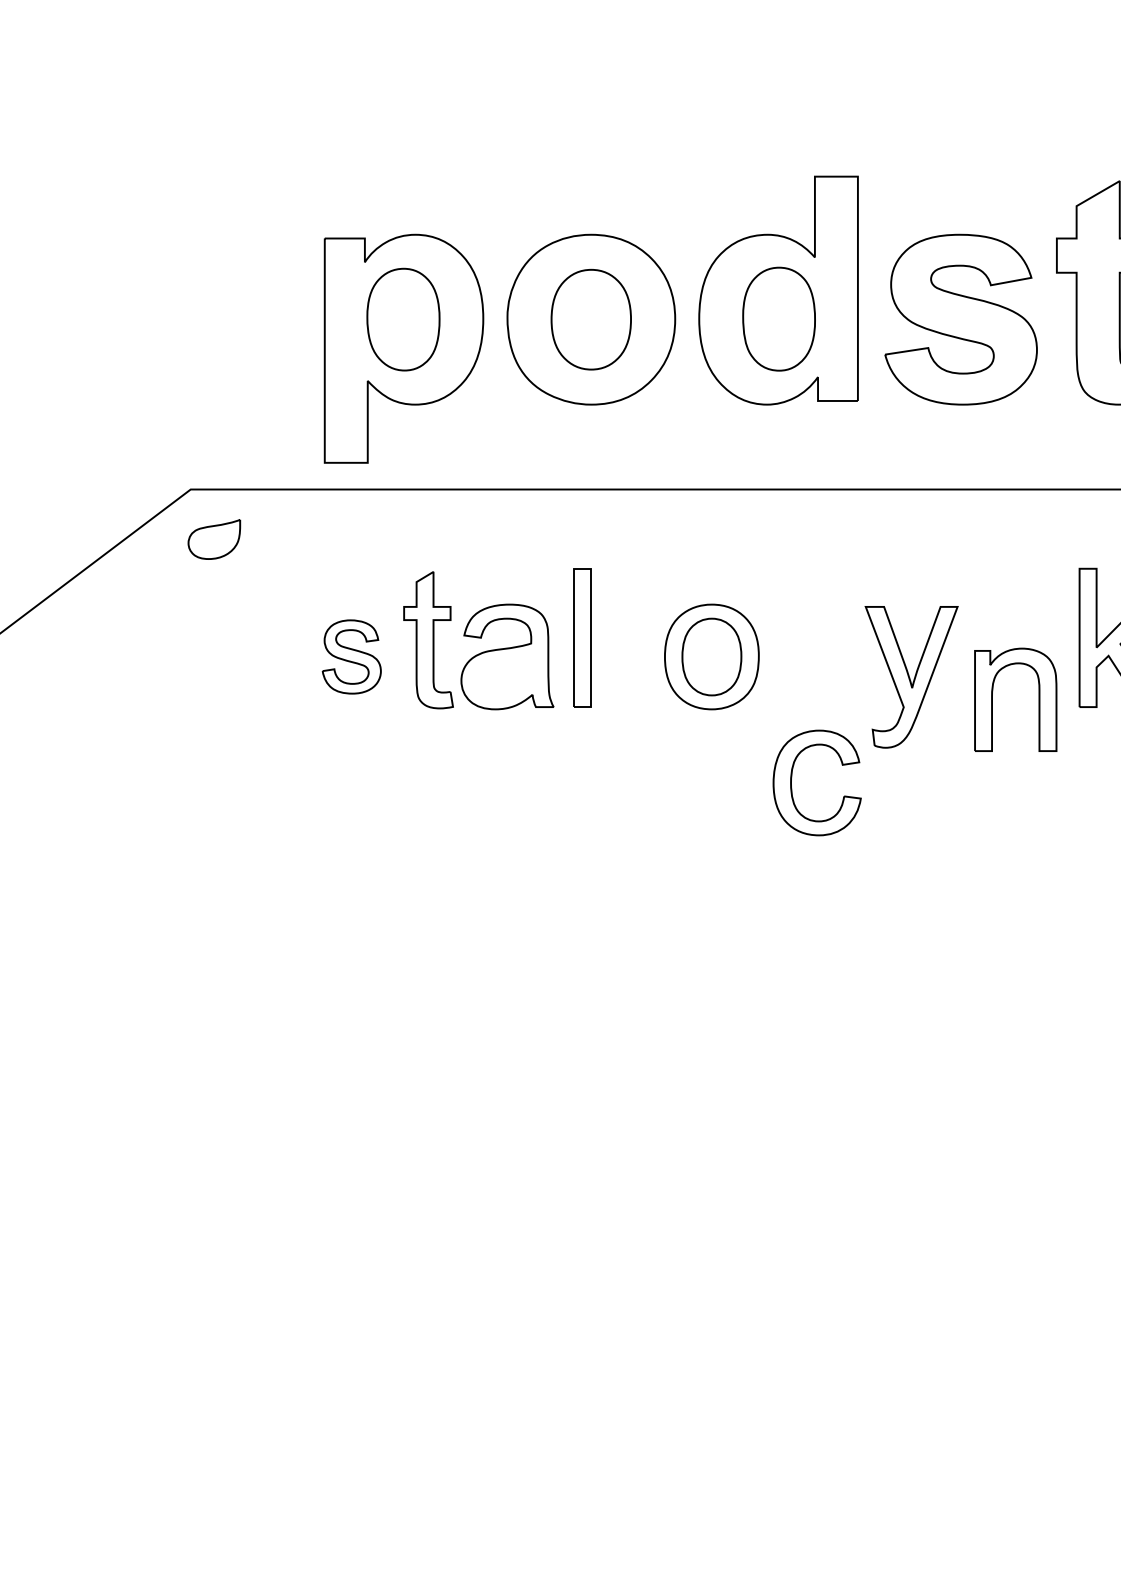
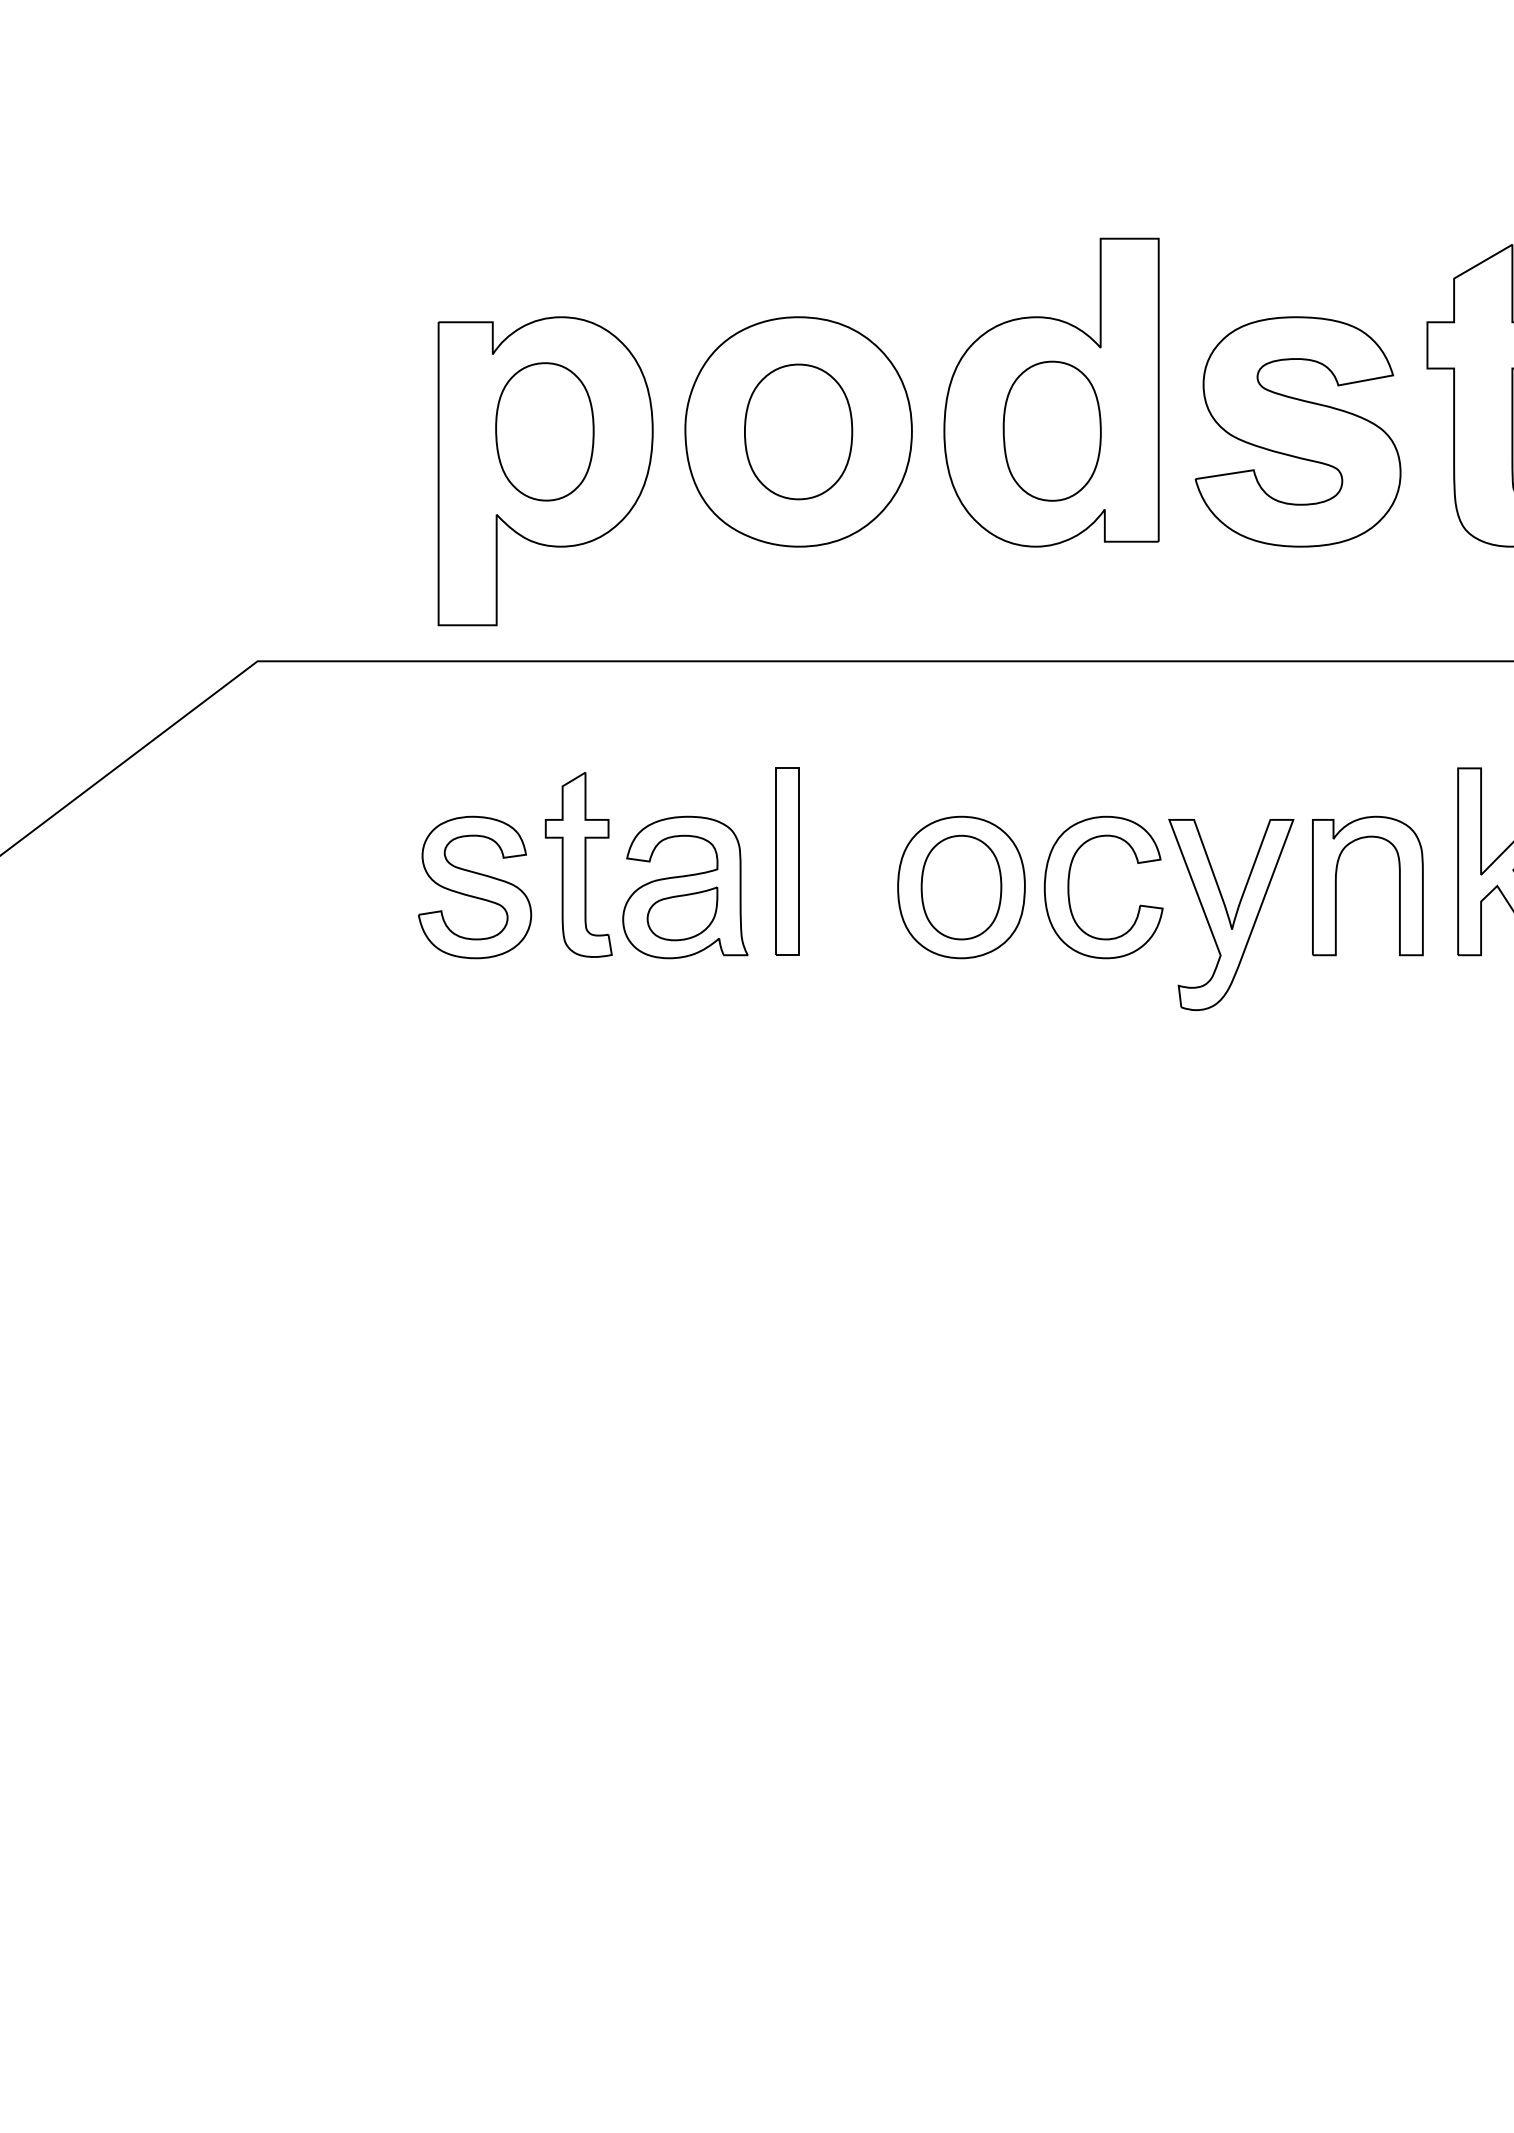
part: (214, 539) -> (682, 913), moved
part: (351, 656) -> (474, 886), size x1.43
part: (992, 699) -> (1336, 885), moved
part: (792, 777) -> (1070, 880), moved

